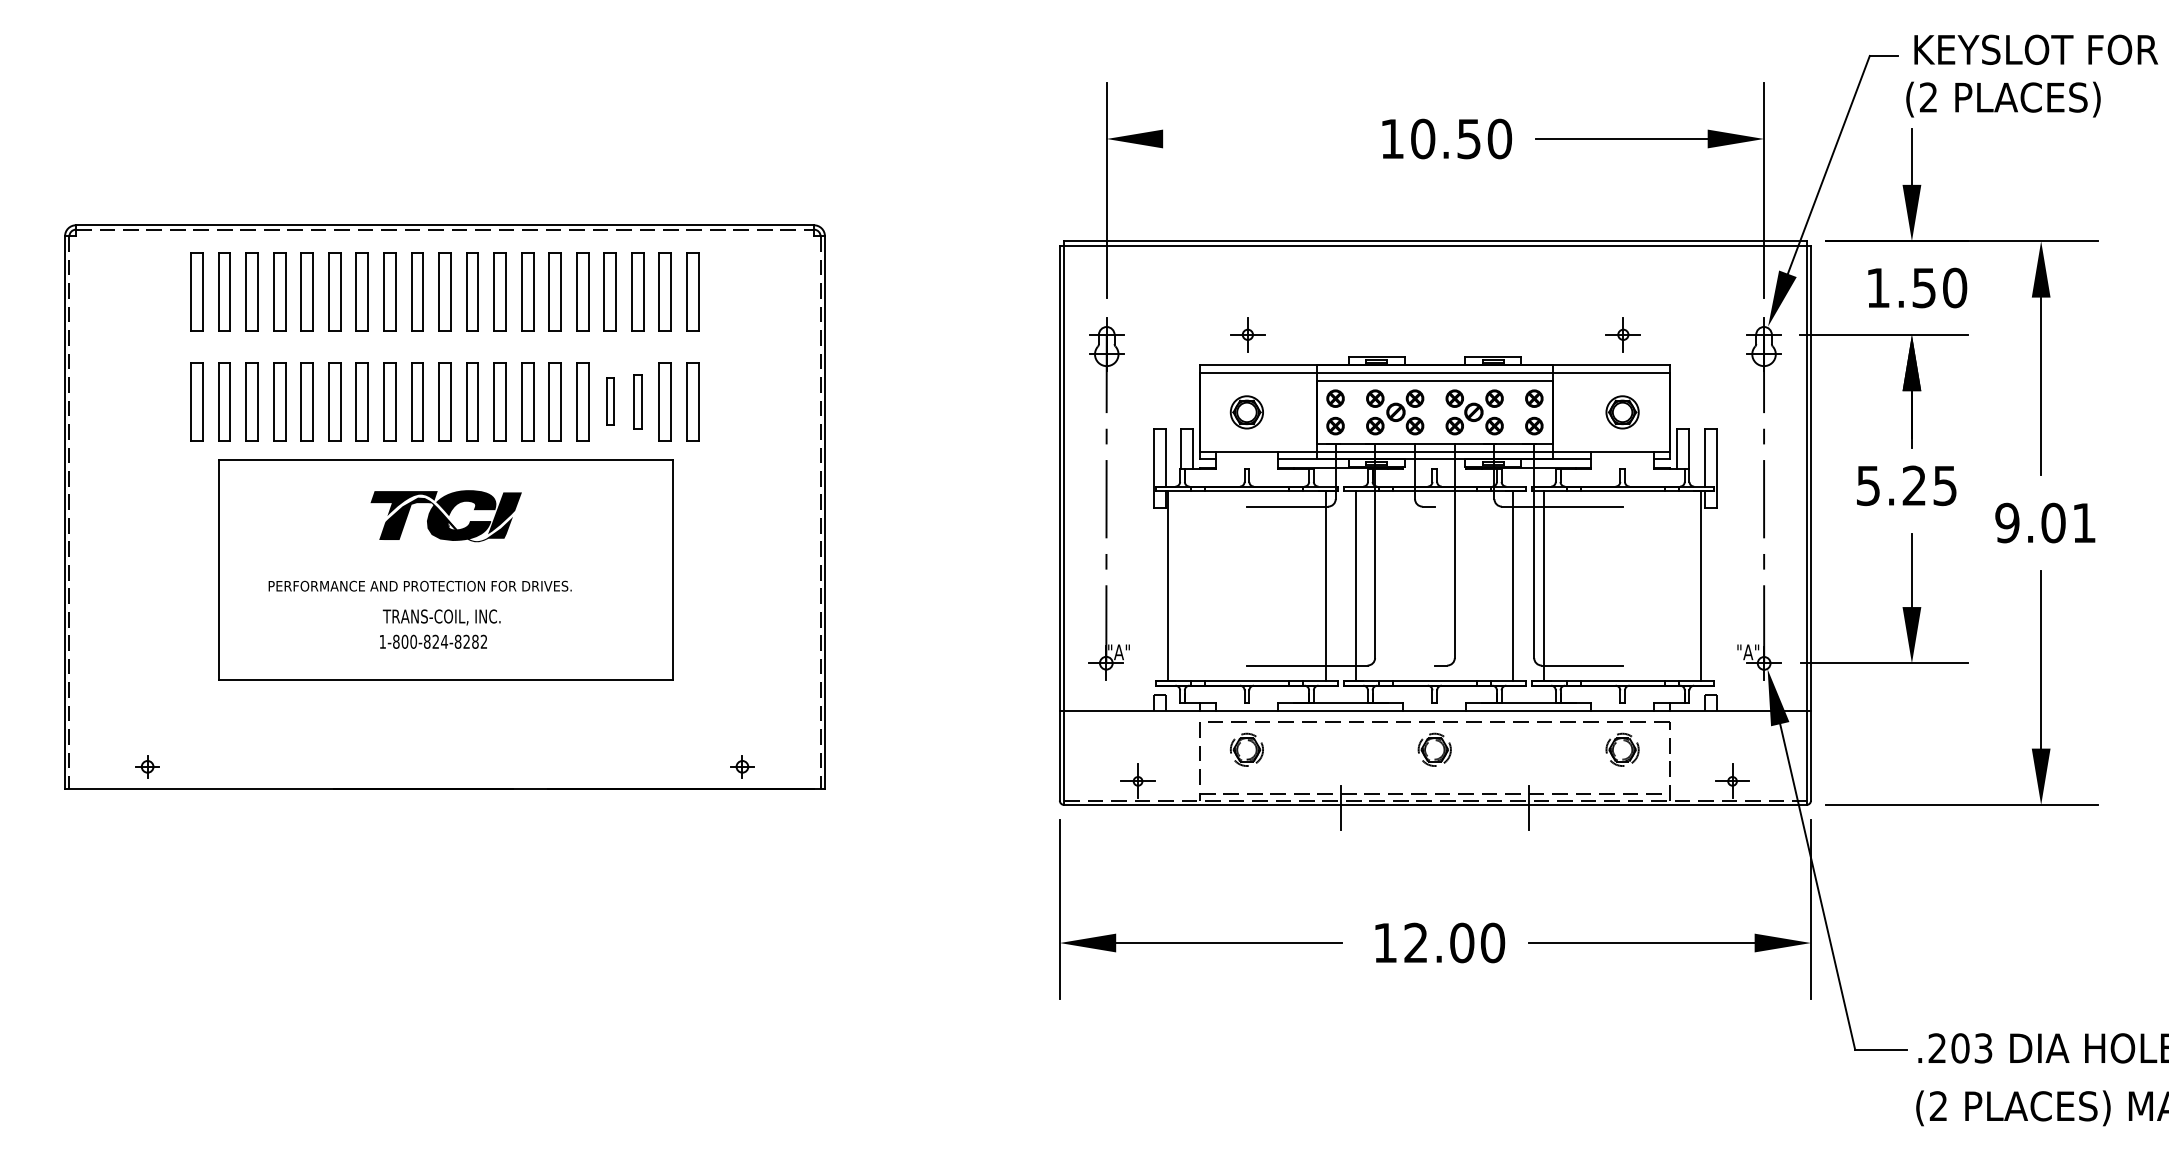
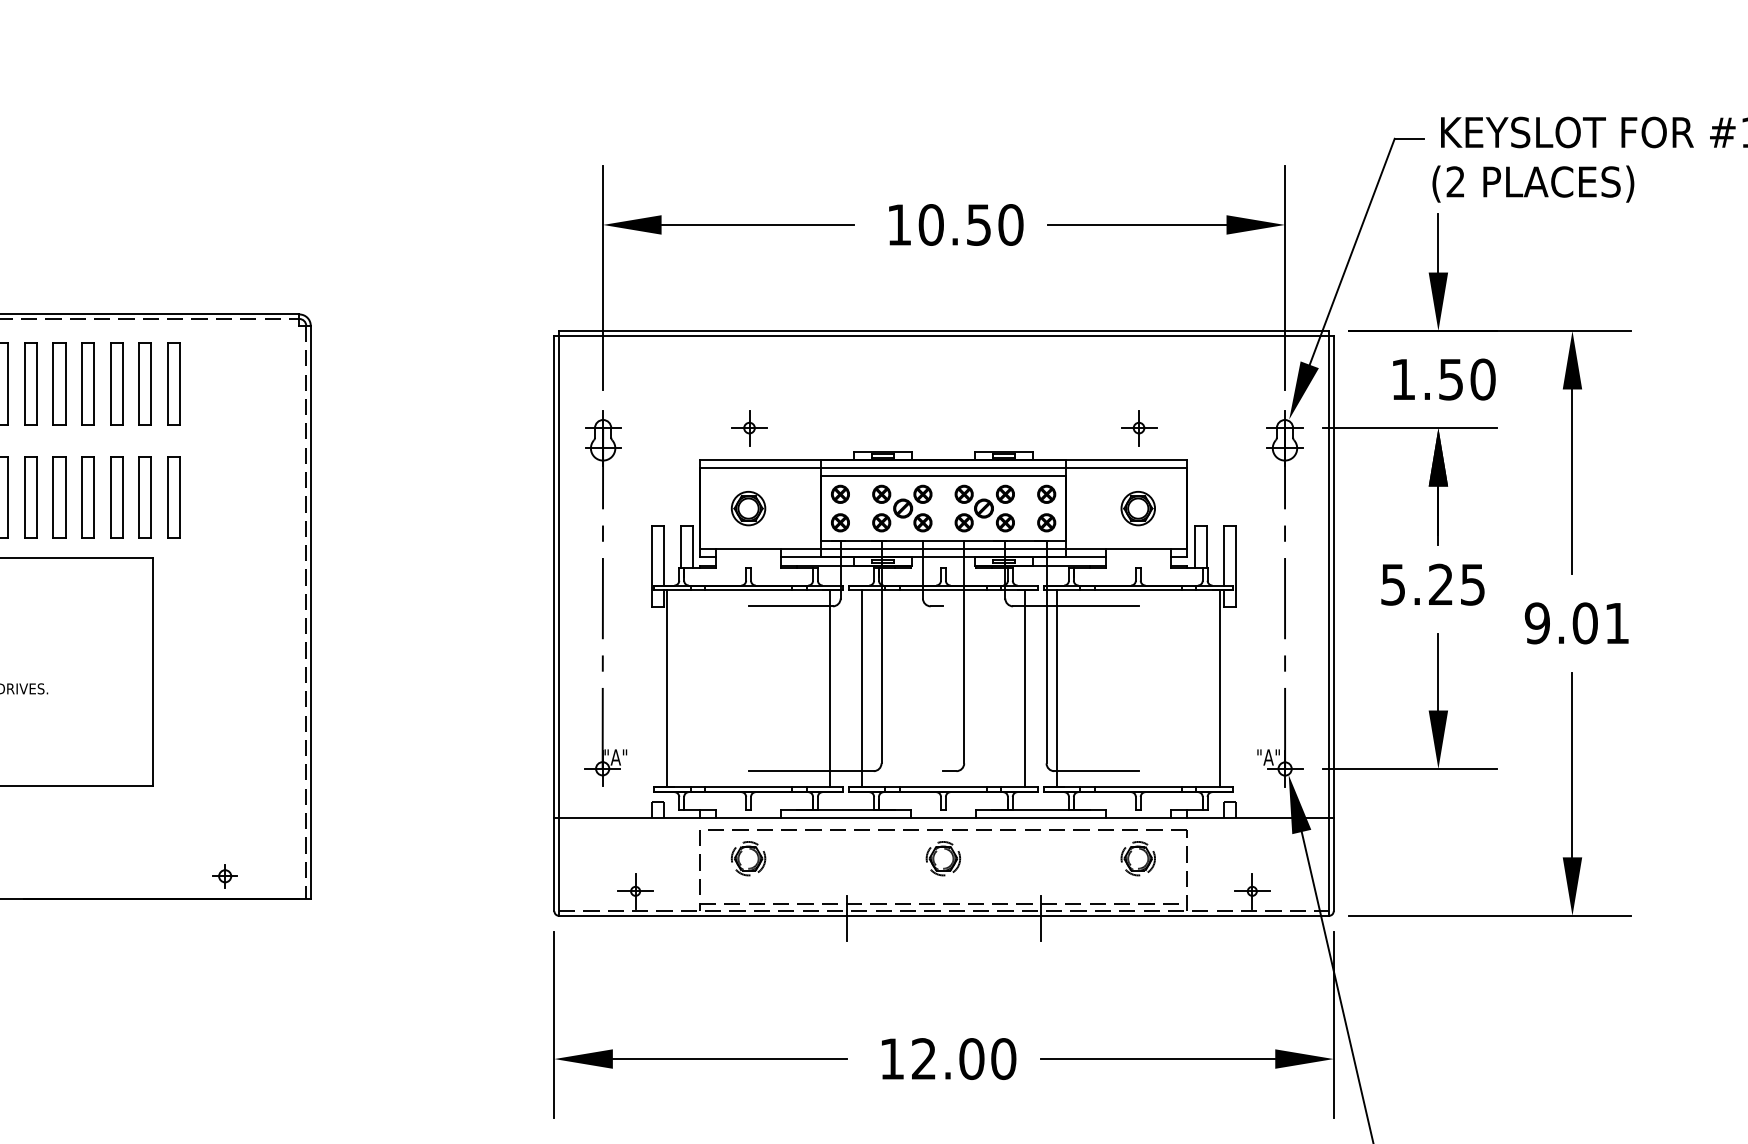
line: (1255, 139) -> (757, 225), added
part: (609, 401) -> (87, 497), size x1.67
part: (637, 401) -> (116, 497), size x1.43

